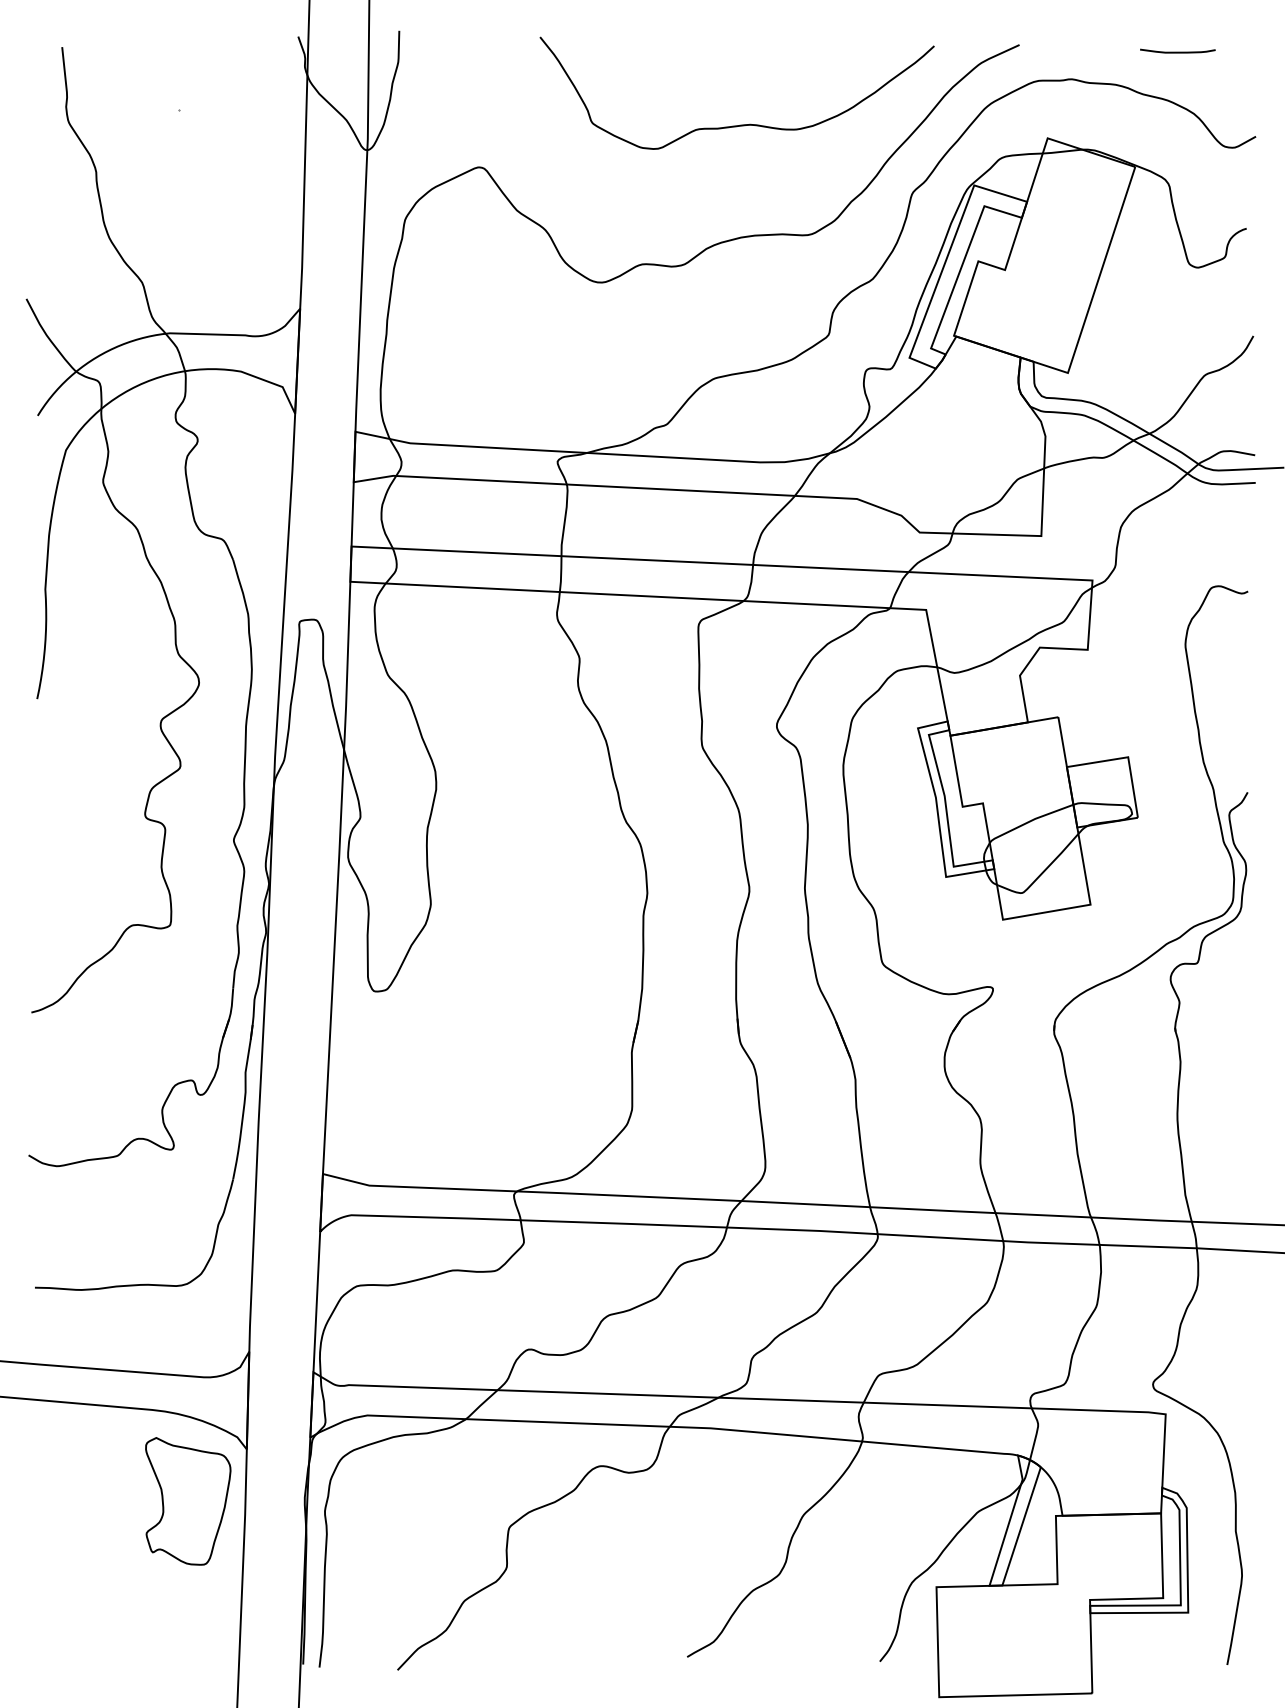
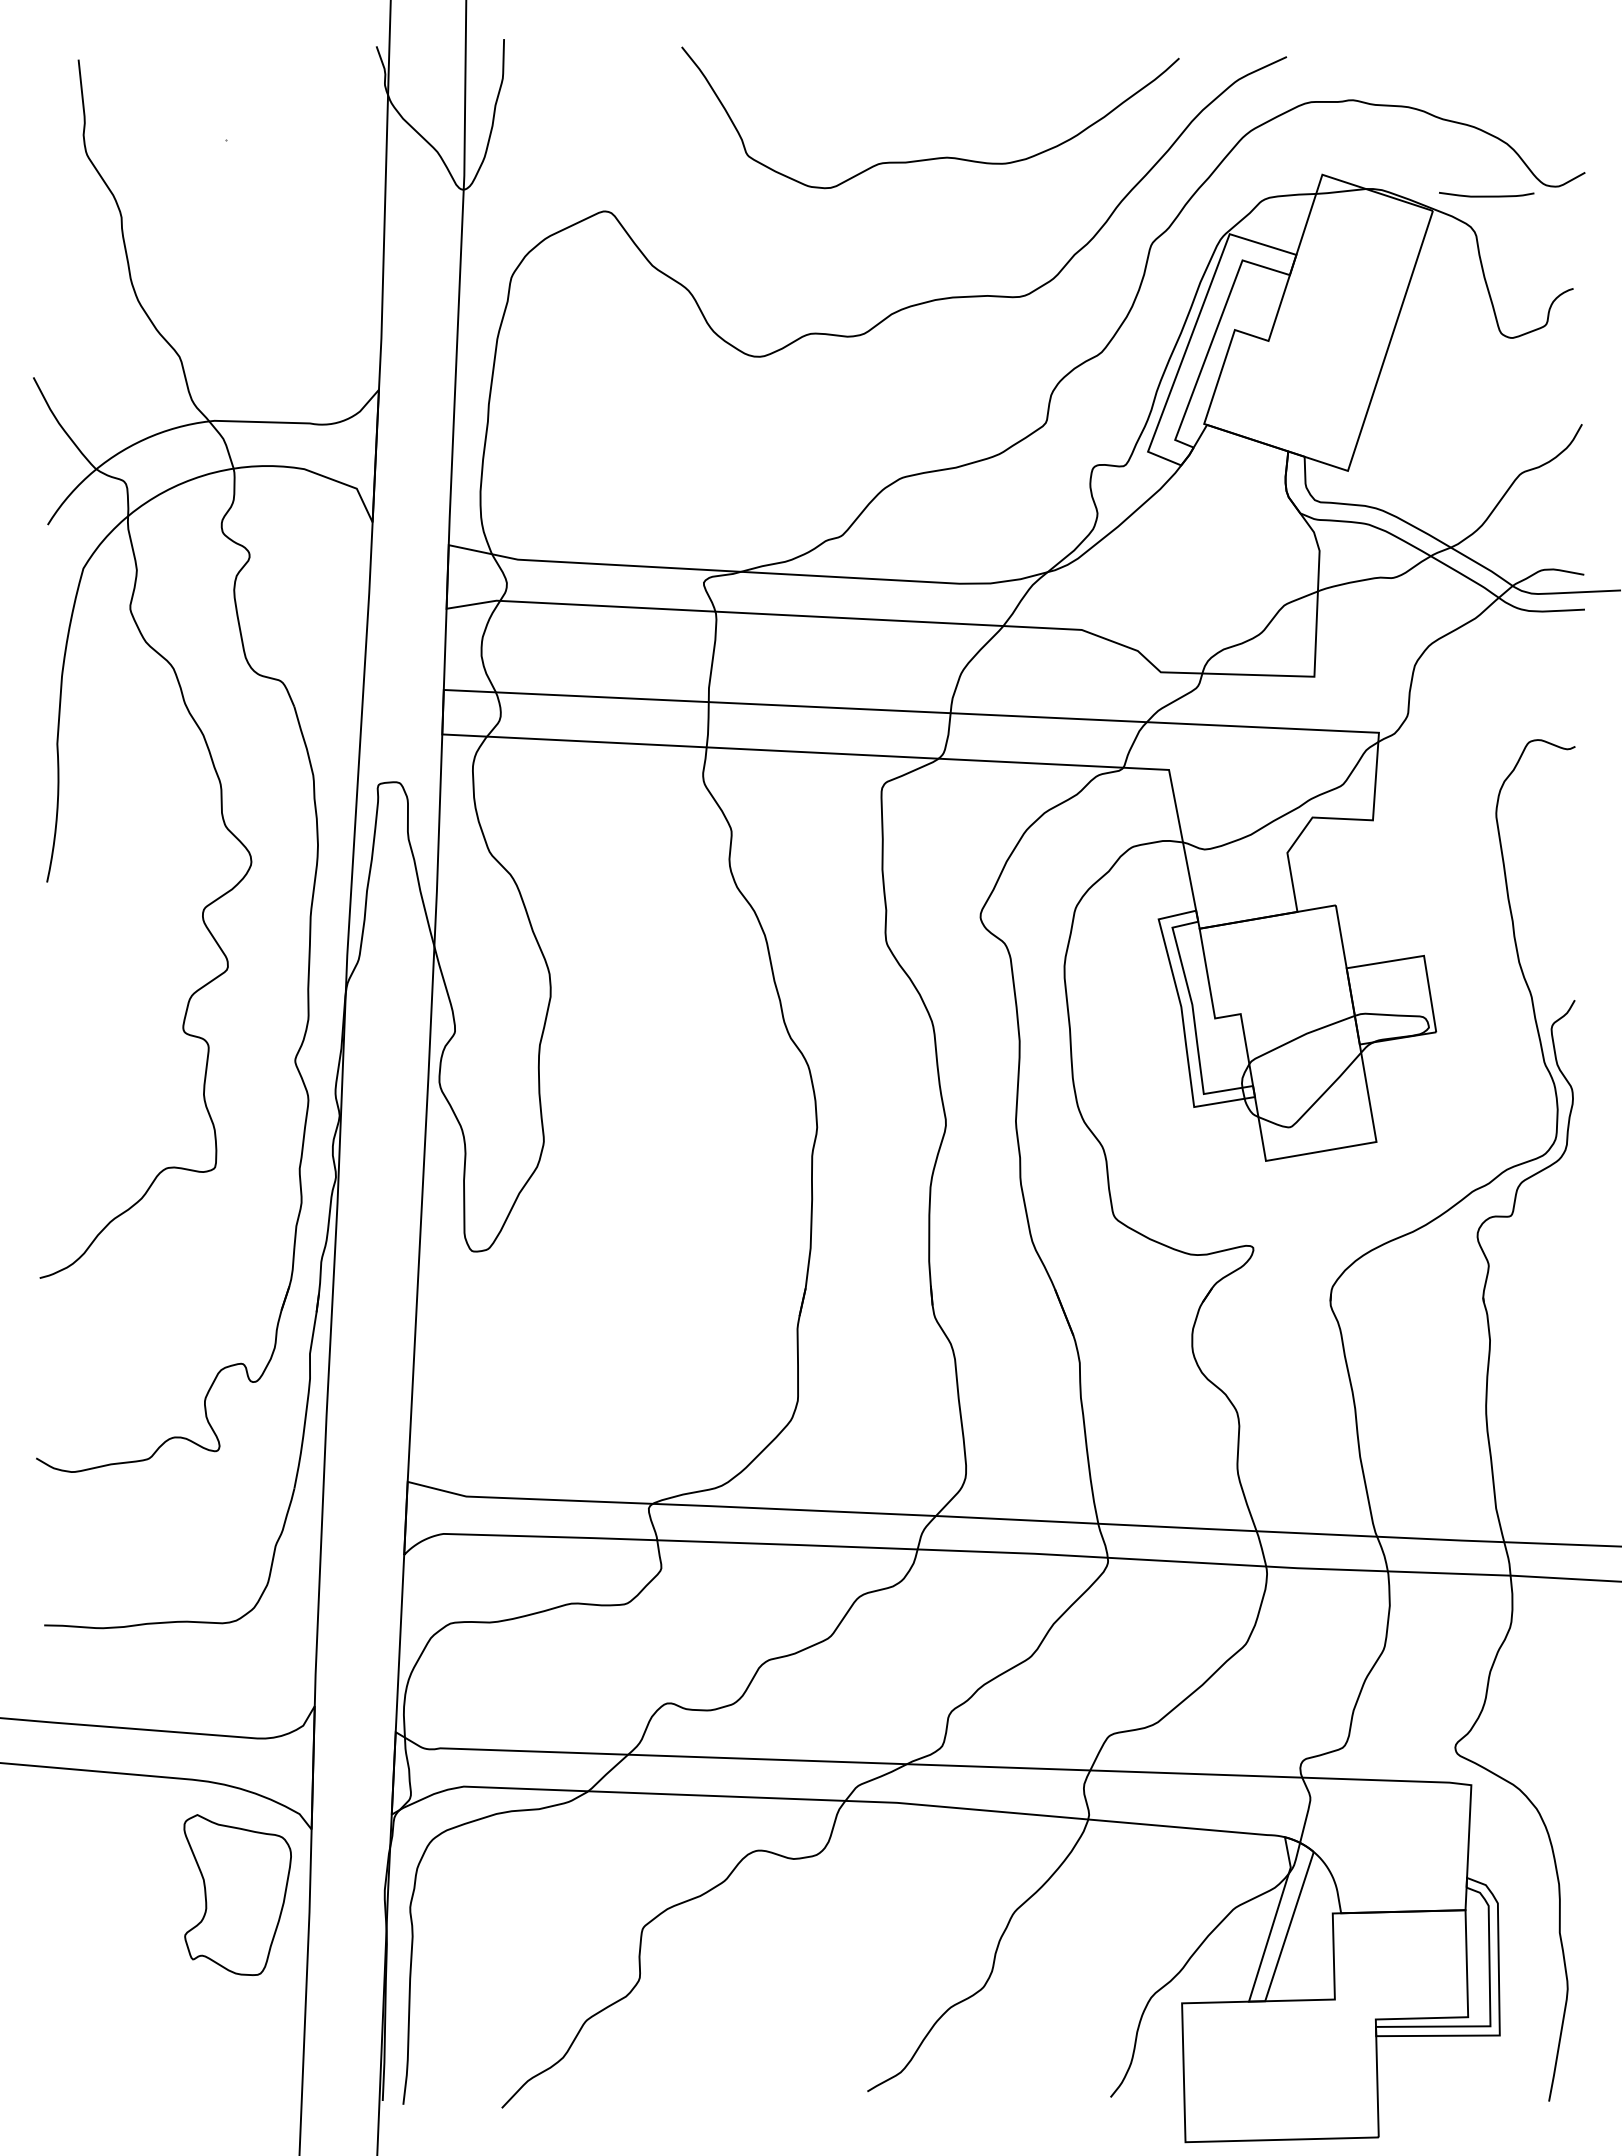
curve: (1177, 51) -> (1486, 195), moved

